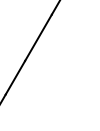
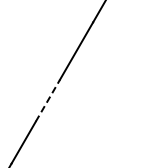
line: (15, 77) -> (48, 100), solid -> dashed

